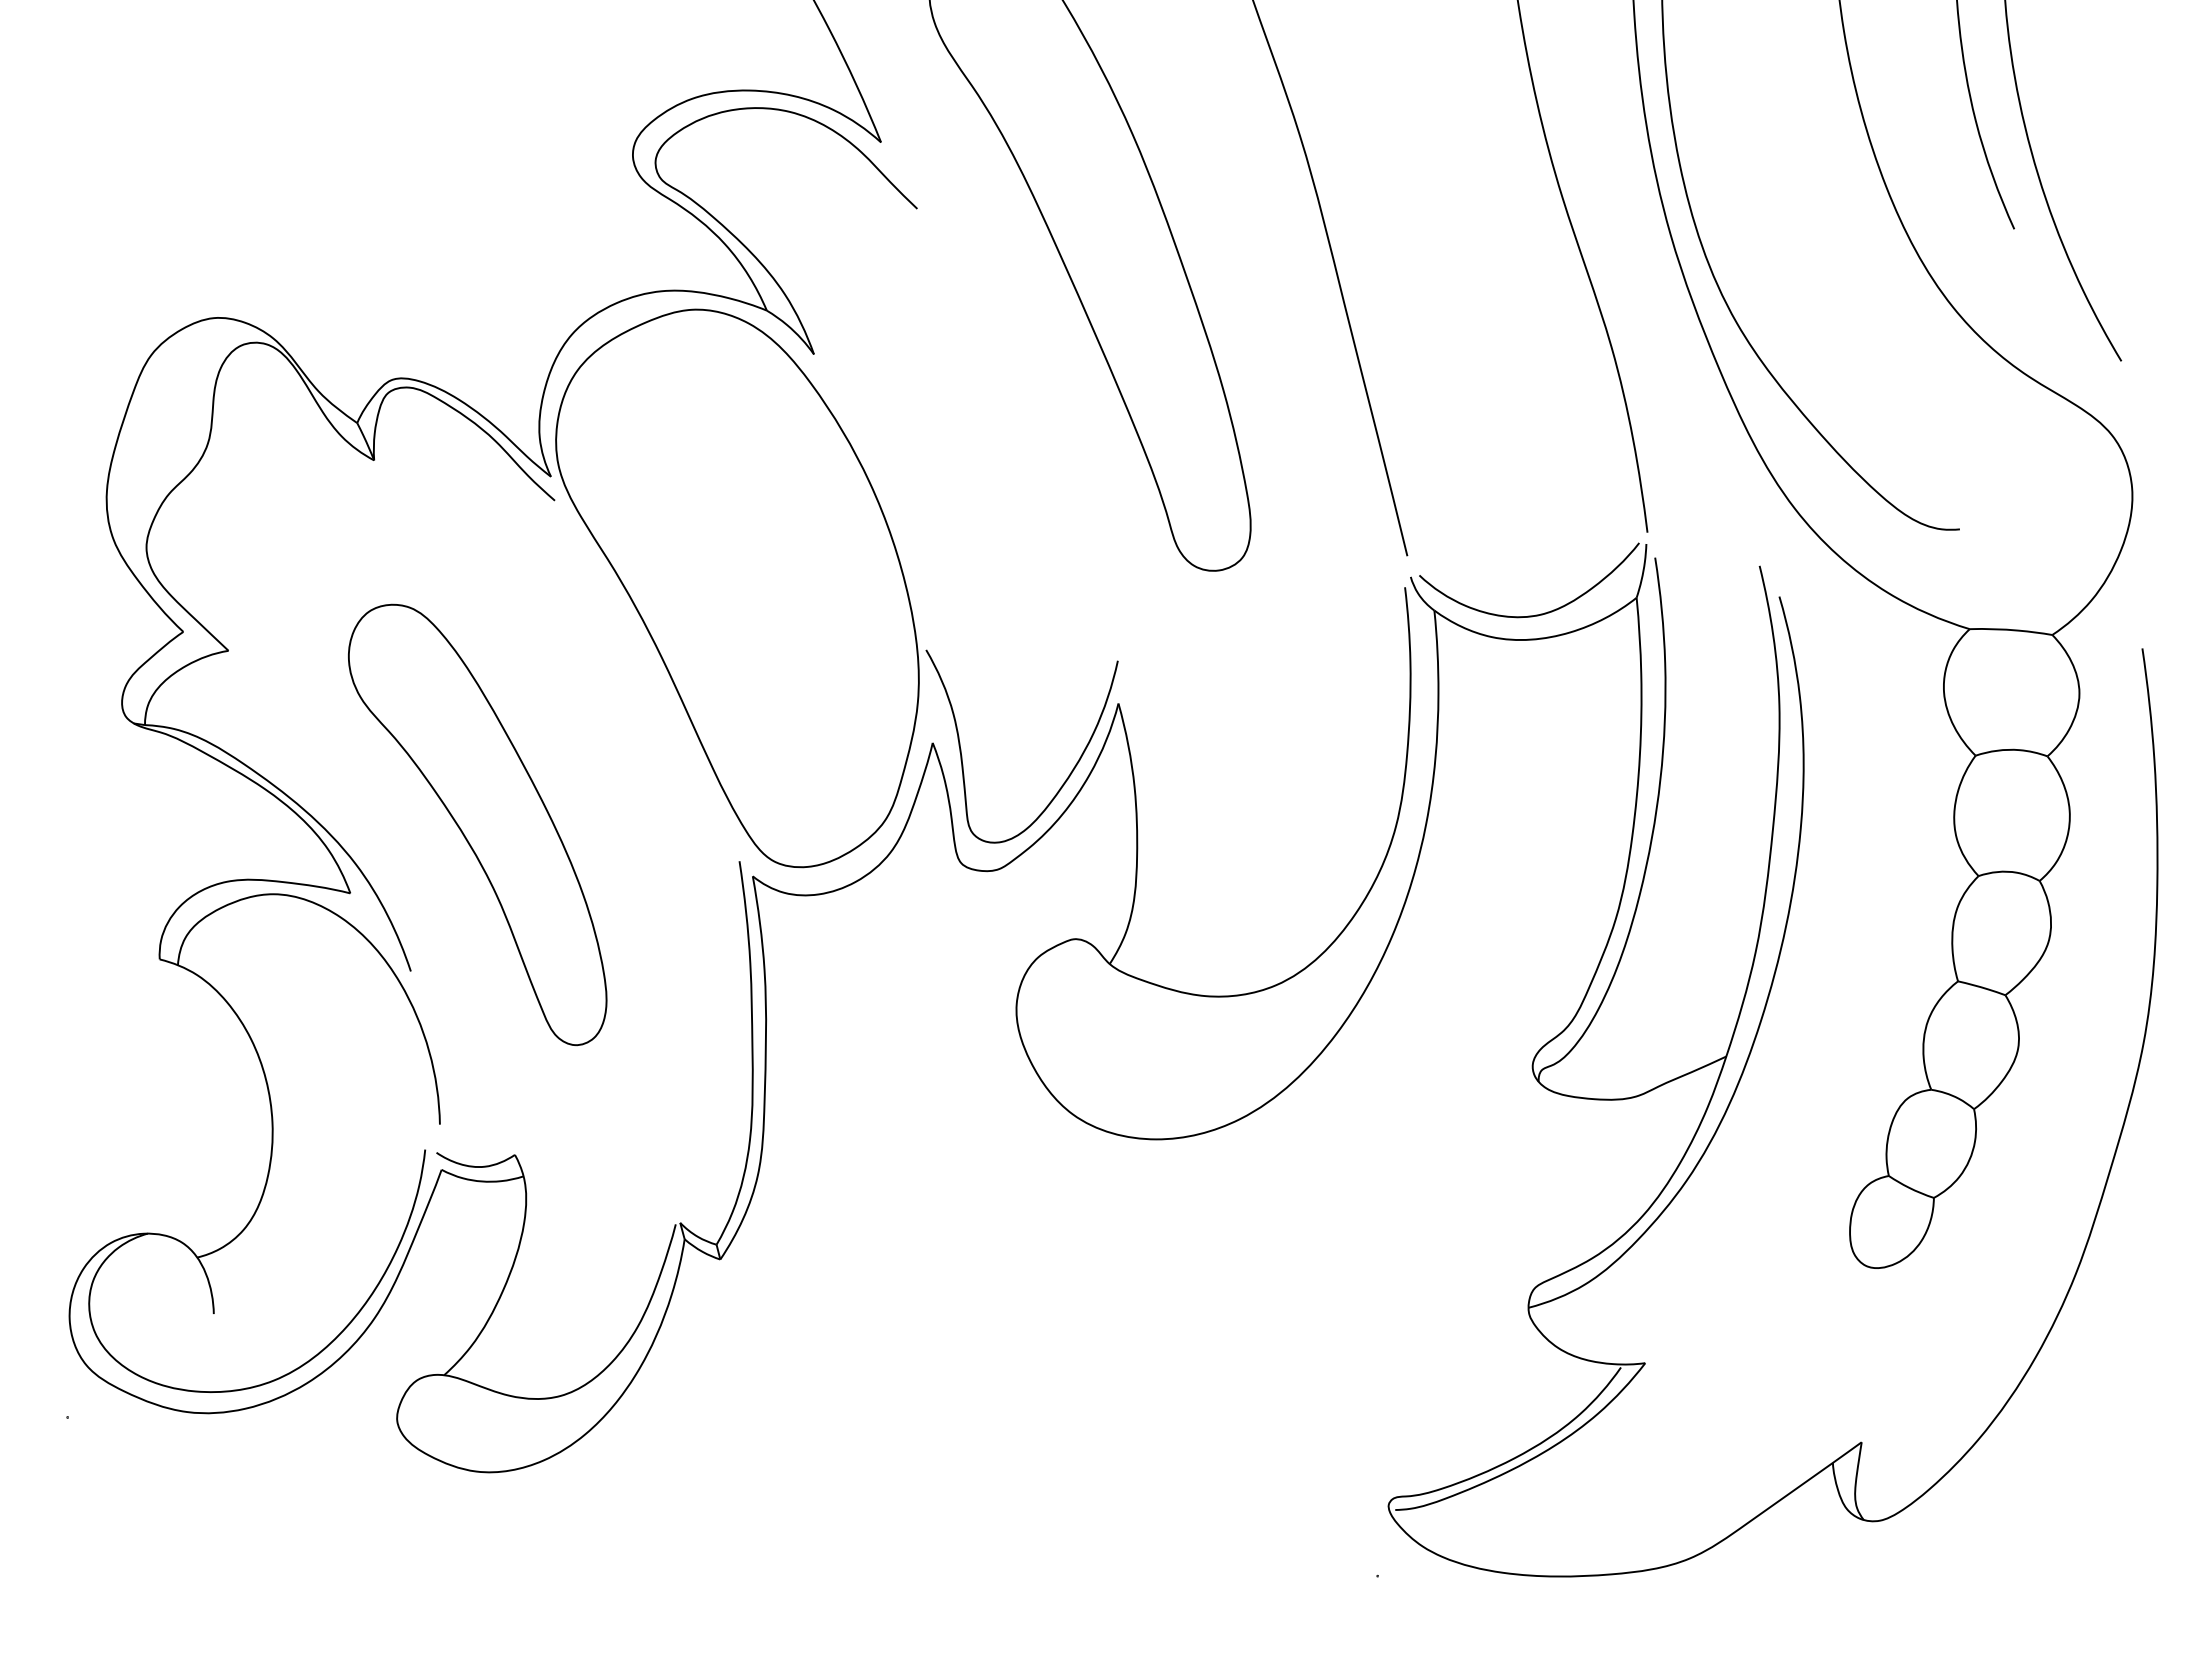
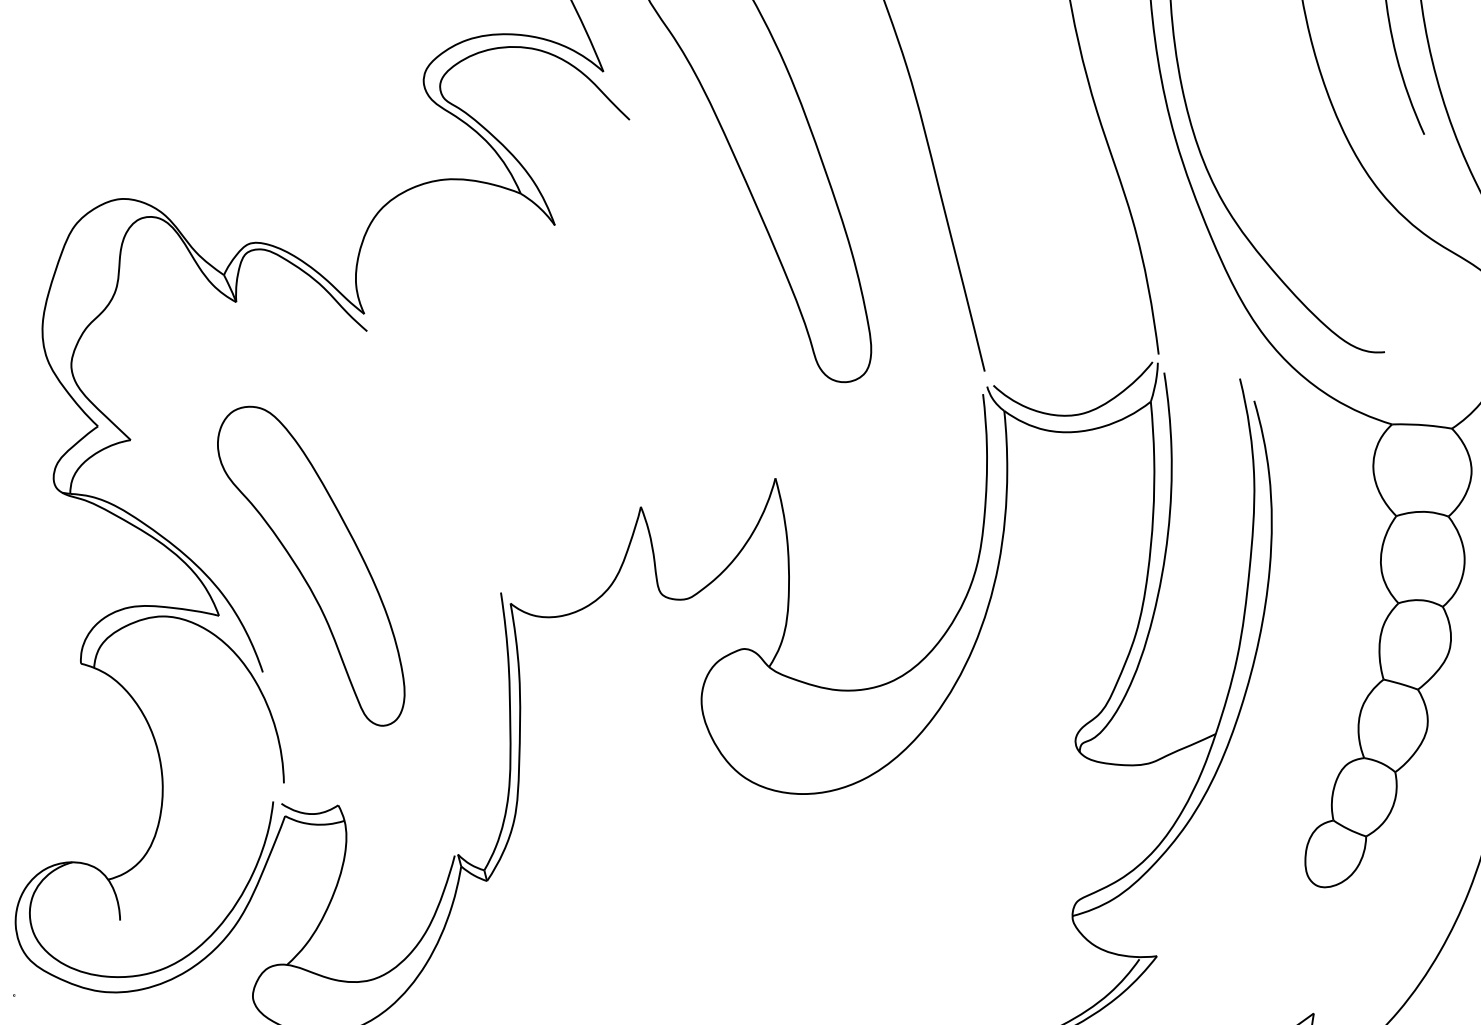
part: (836, 588) -> (571, 394), removed

